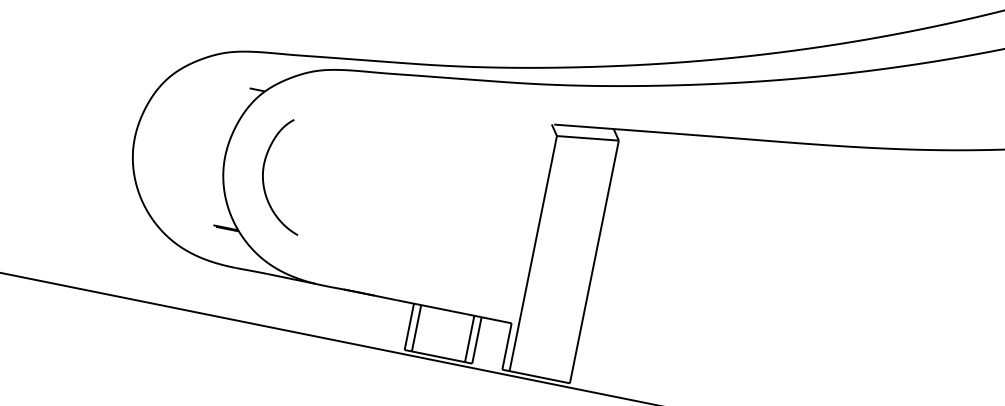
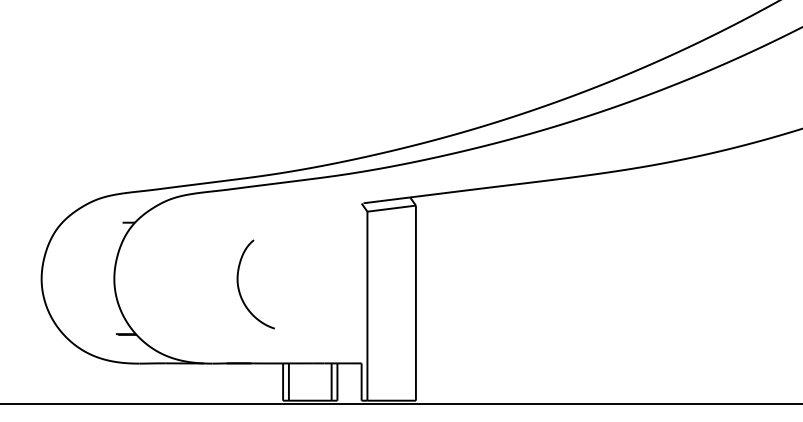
curve: (264, 173) -> (239, 286), moved

